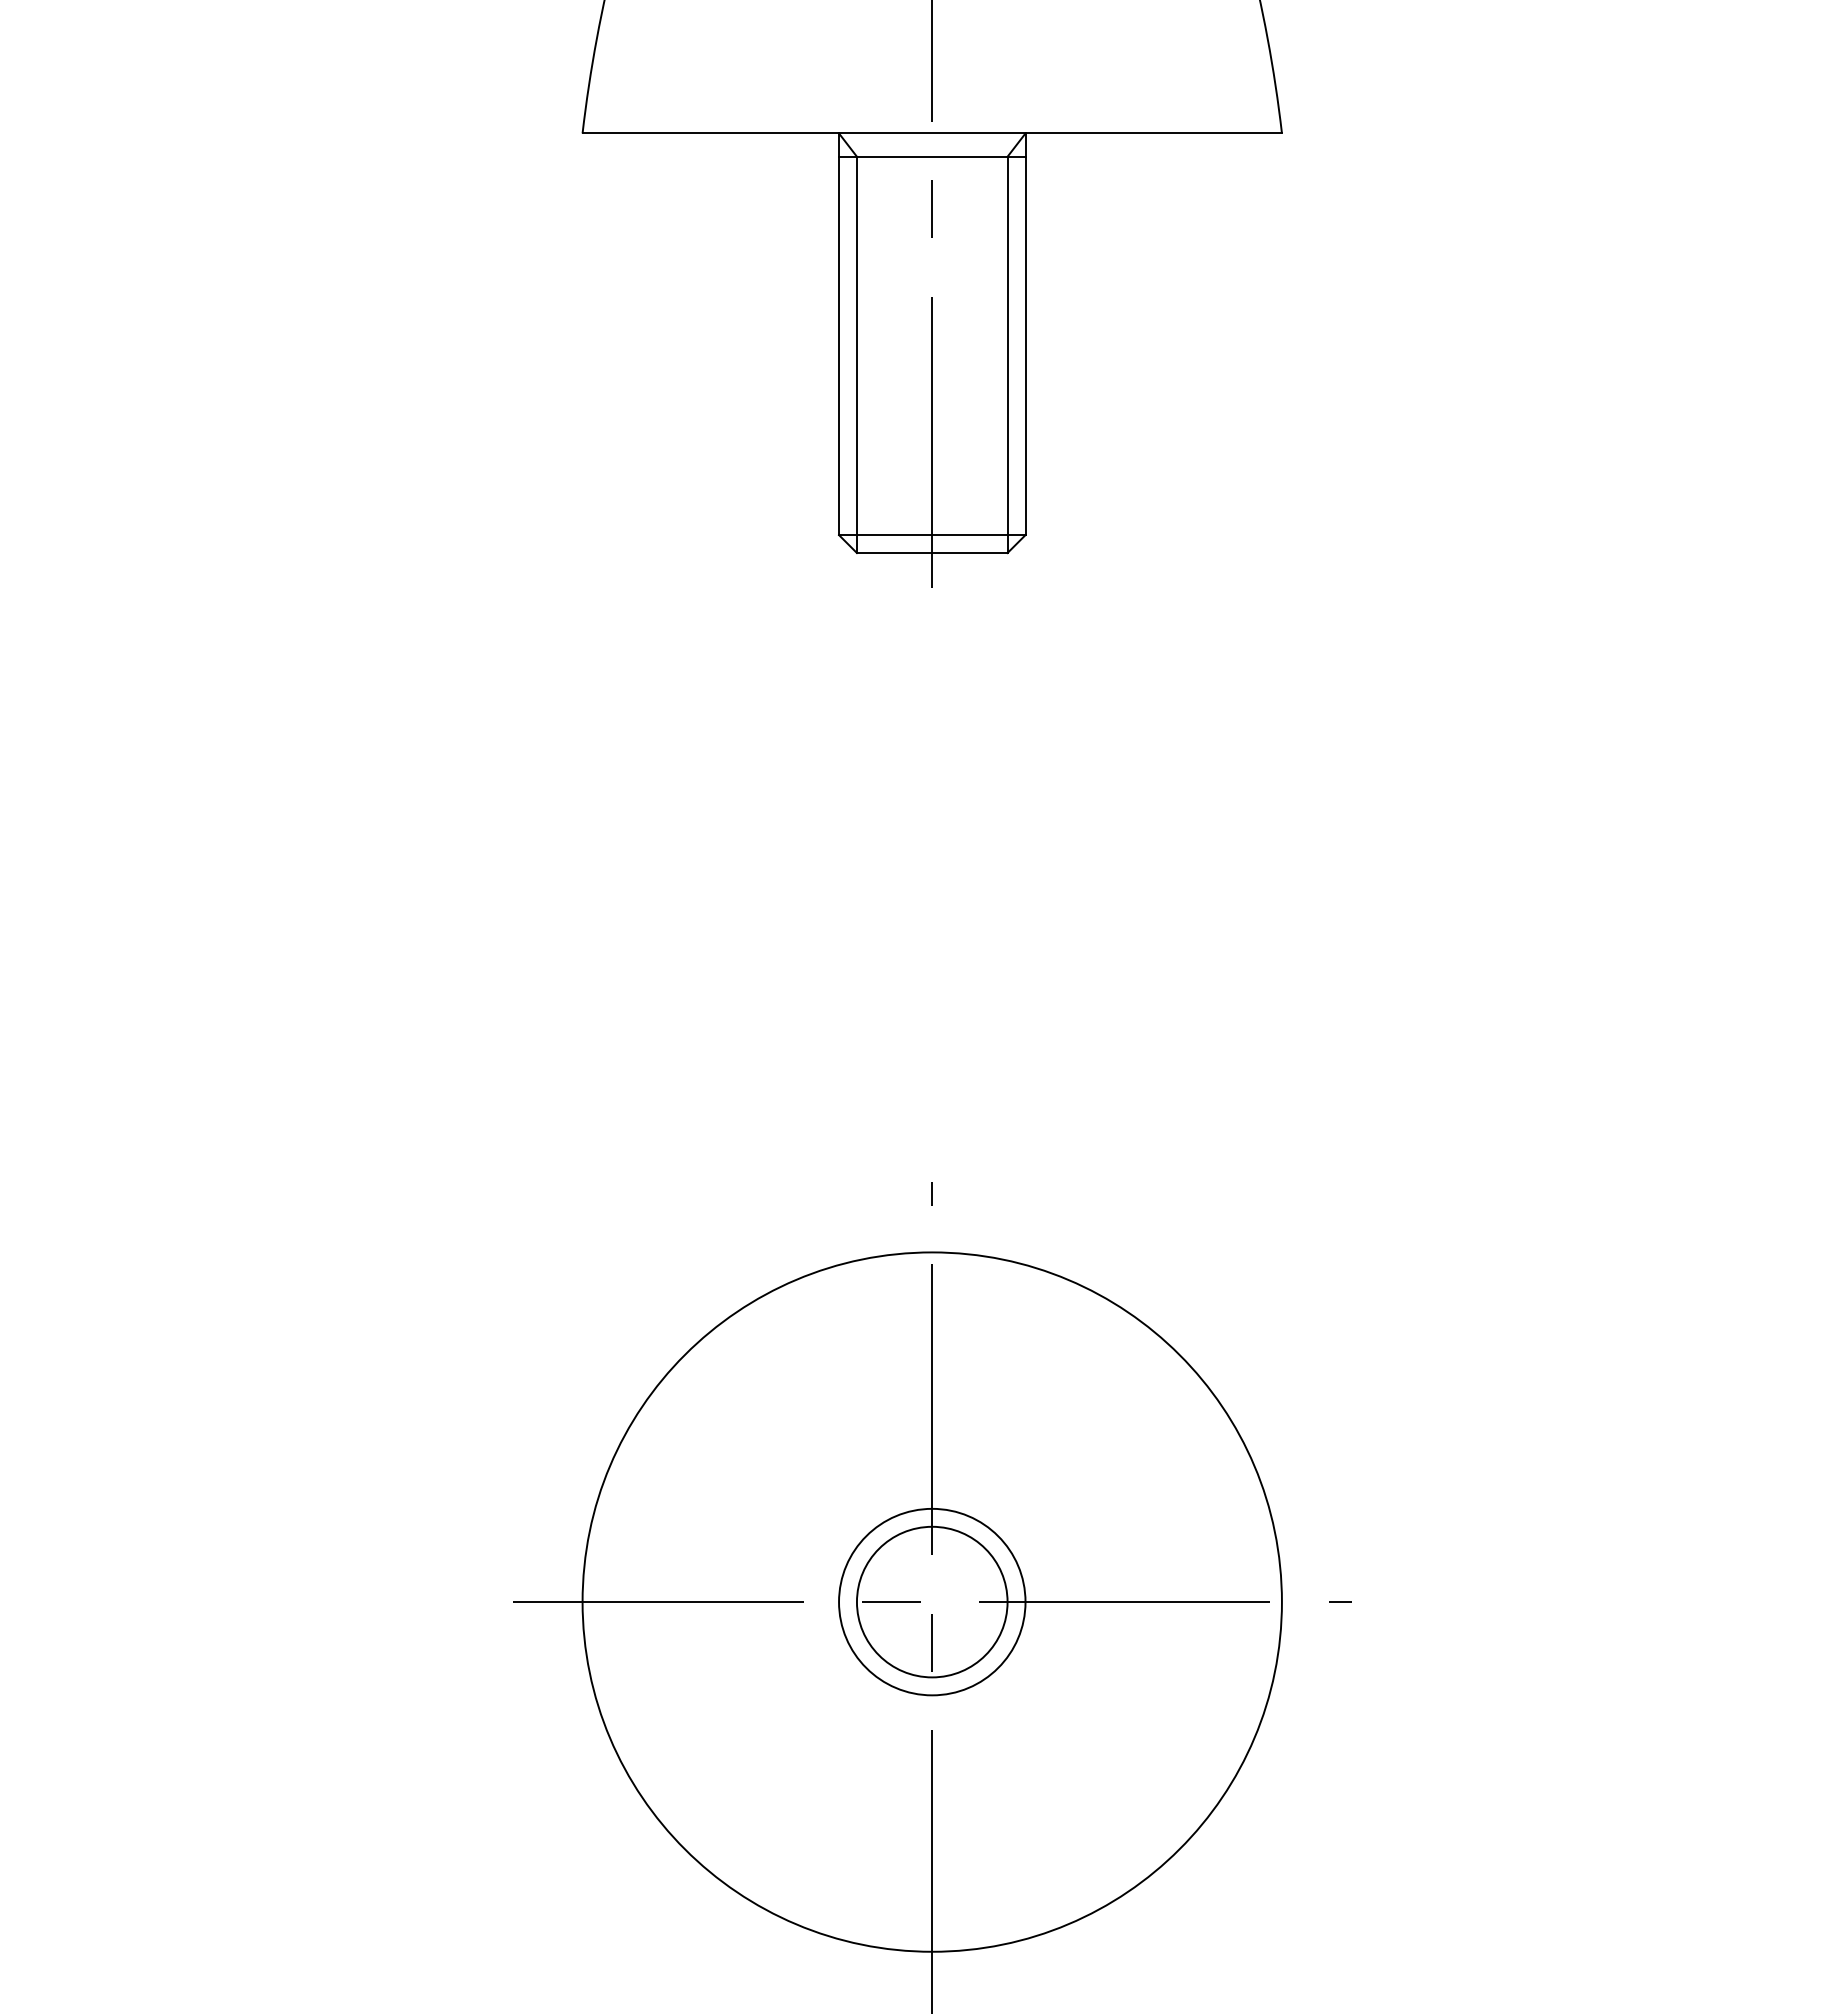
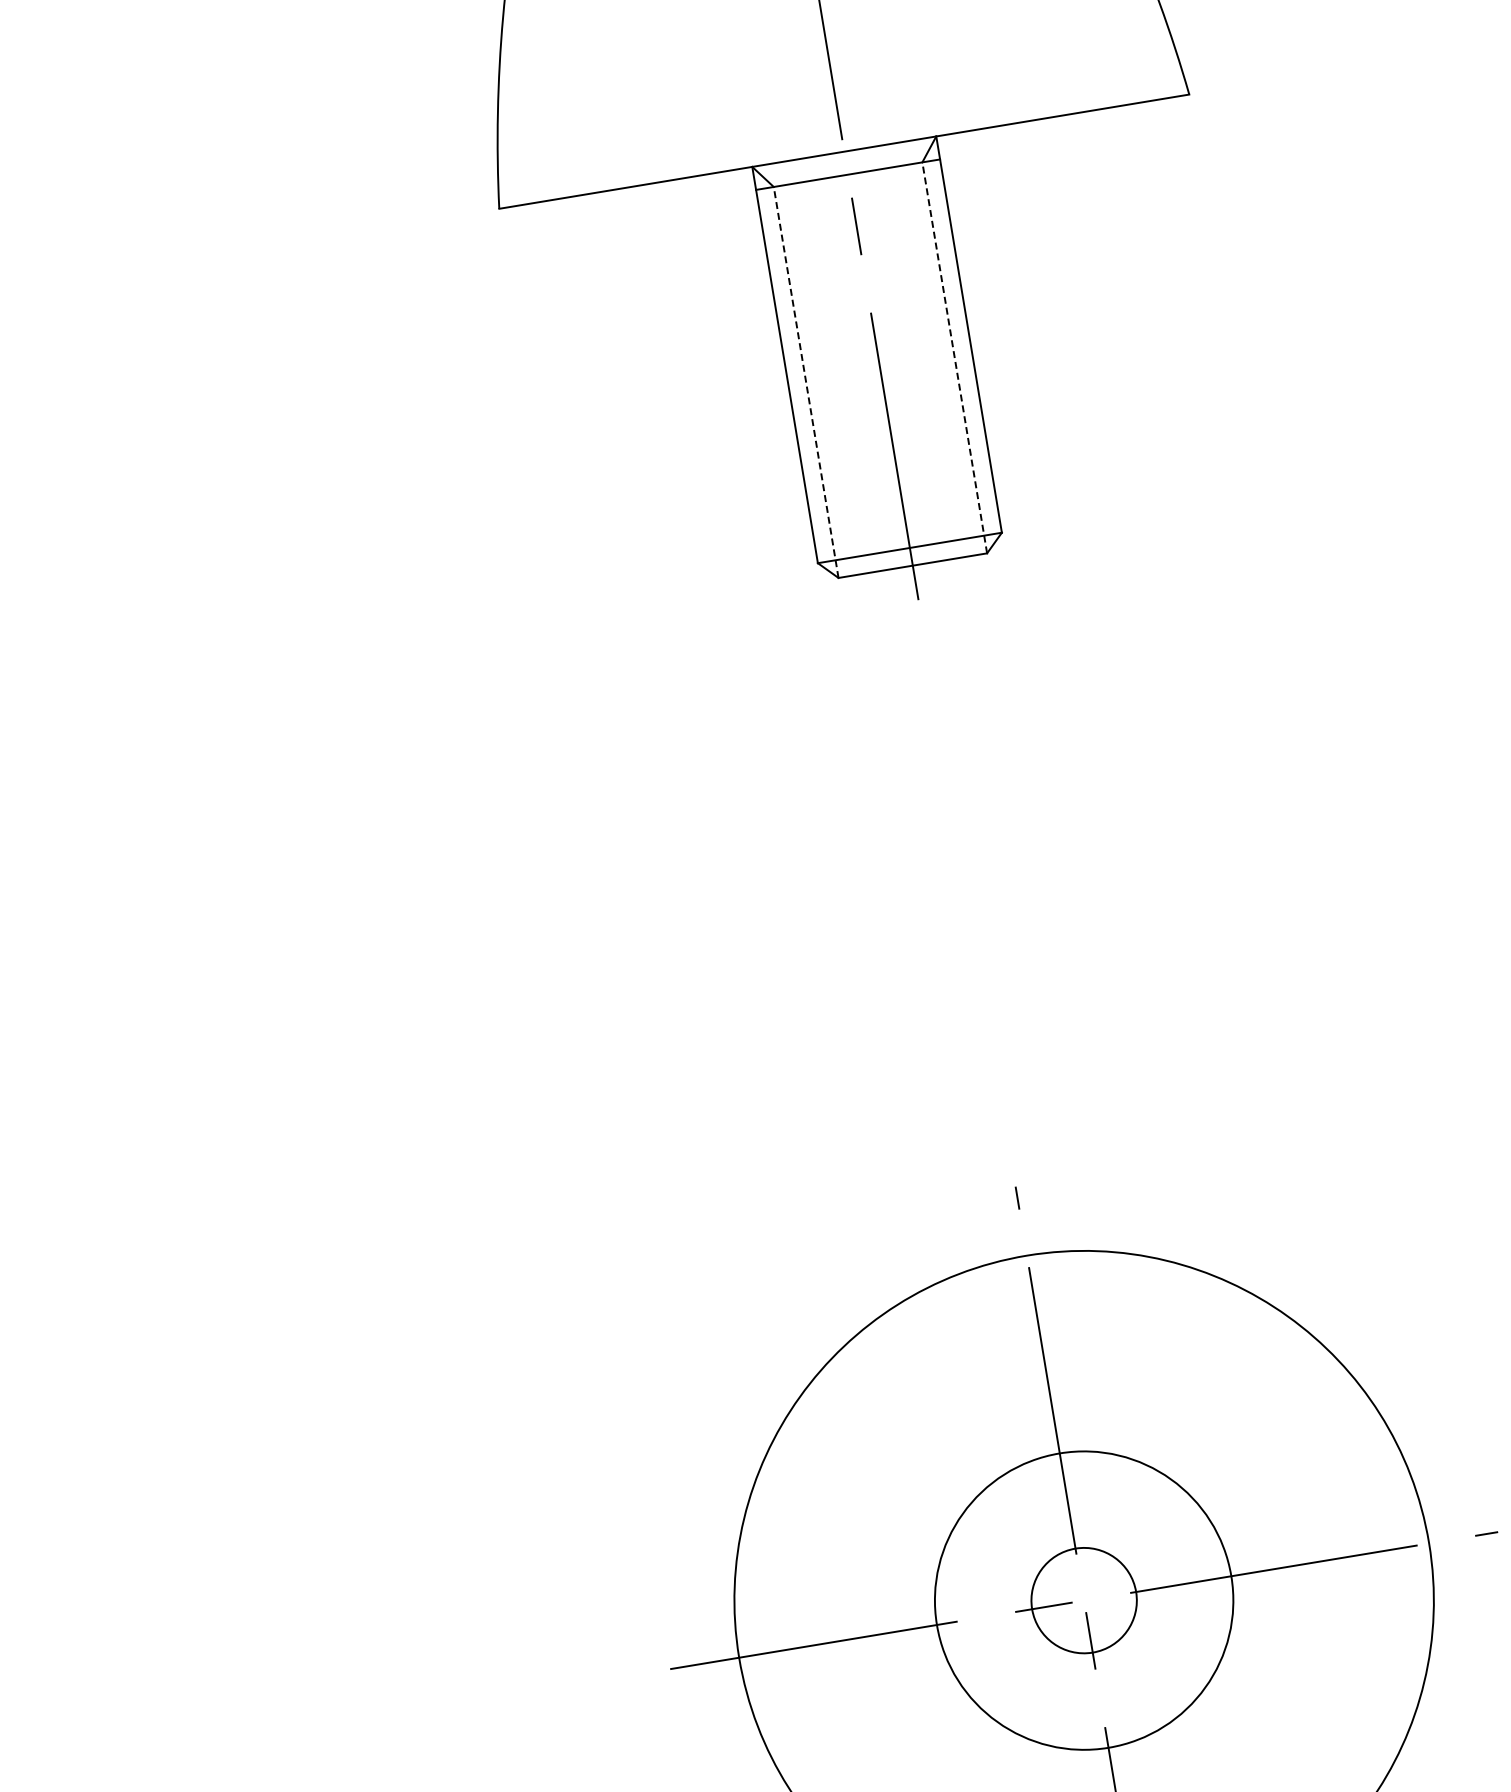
line: (856, 354) -> (805, 382), solid -> dashed
line: (1007, 354) -> (954, 357), solid -> dashed
circle: (931, 1601) -> (1083, 1600), size x0.7
circle: (932, 1601) -> (1084, 1599), size x1.6

